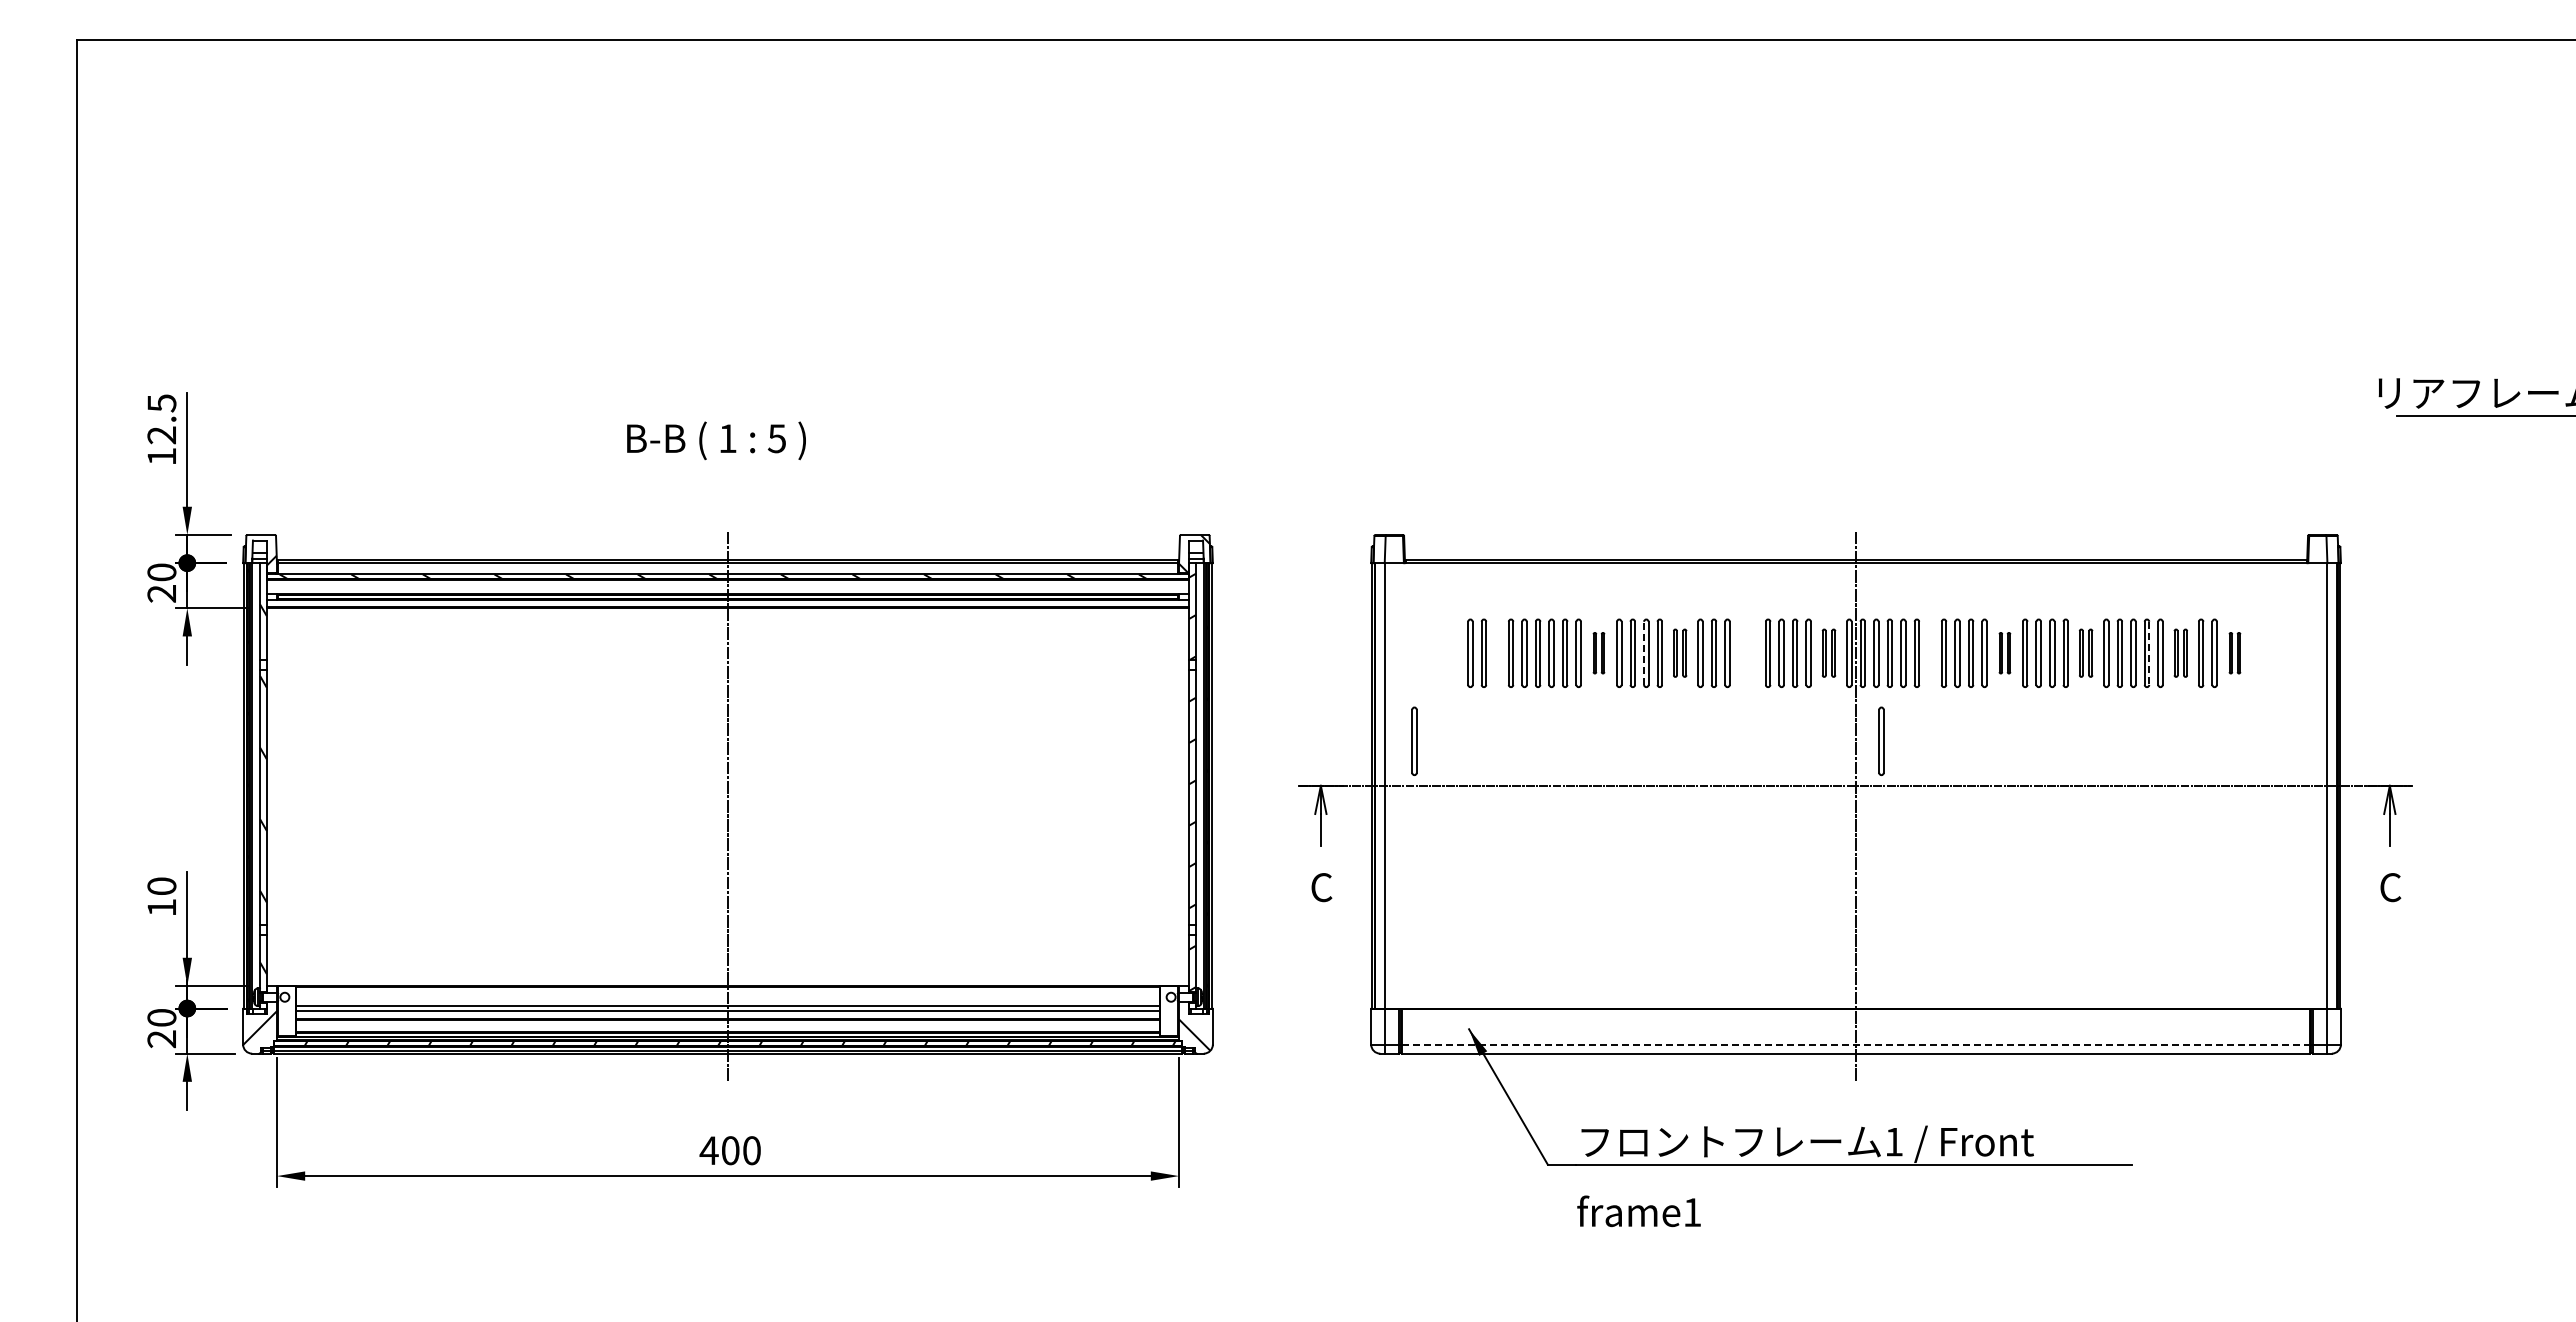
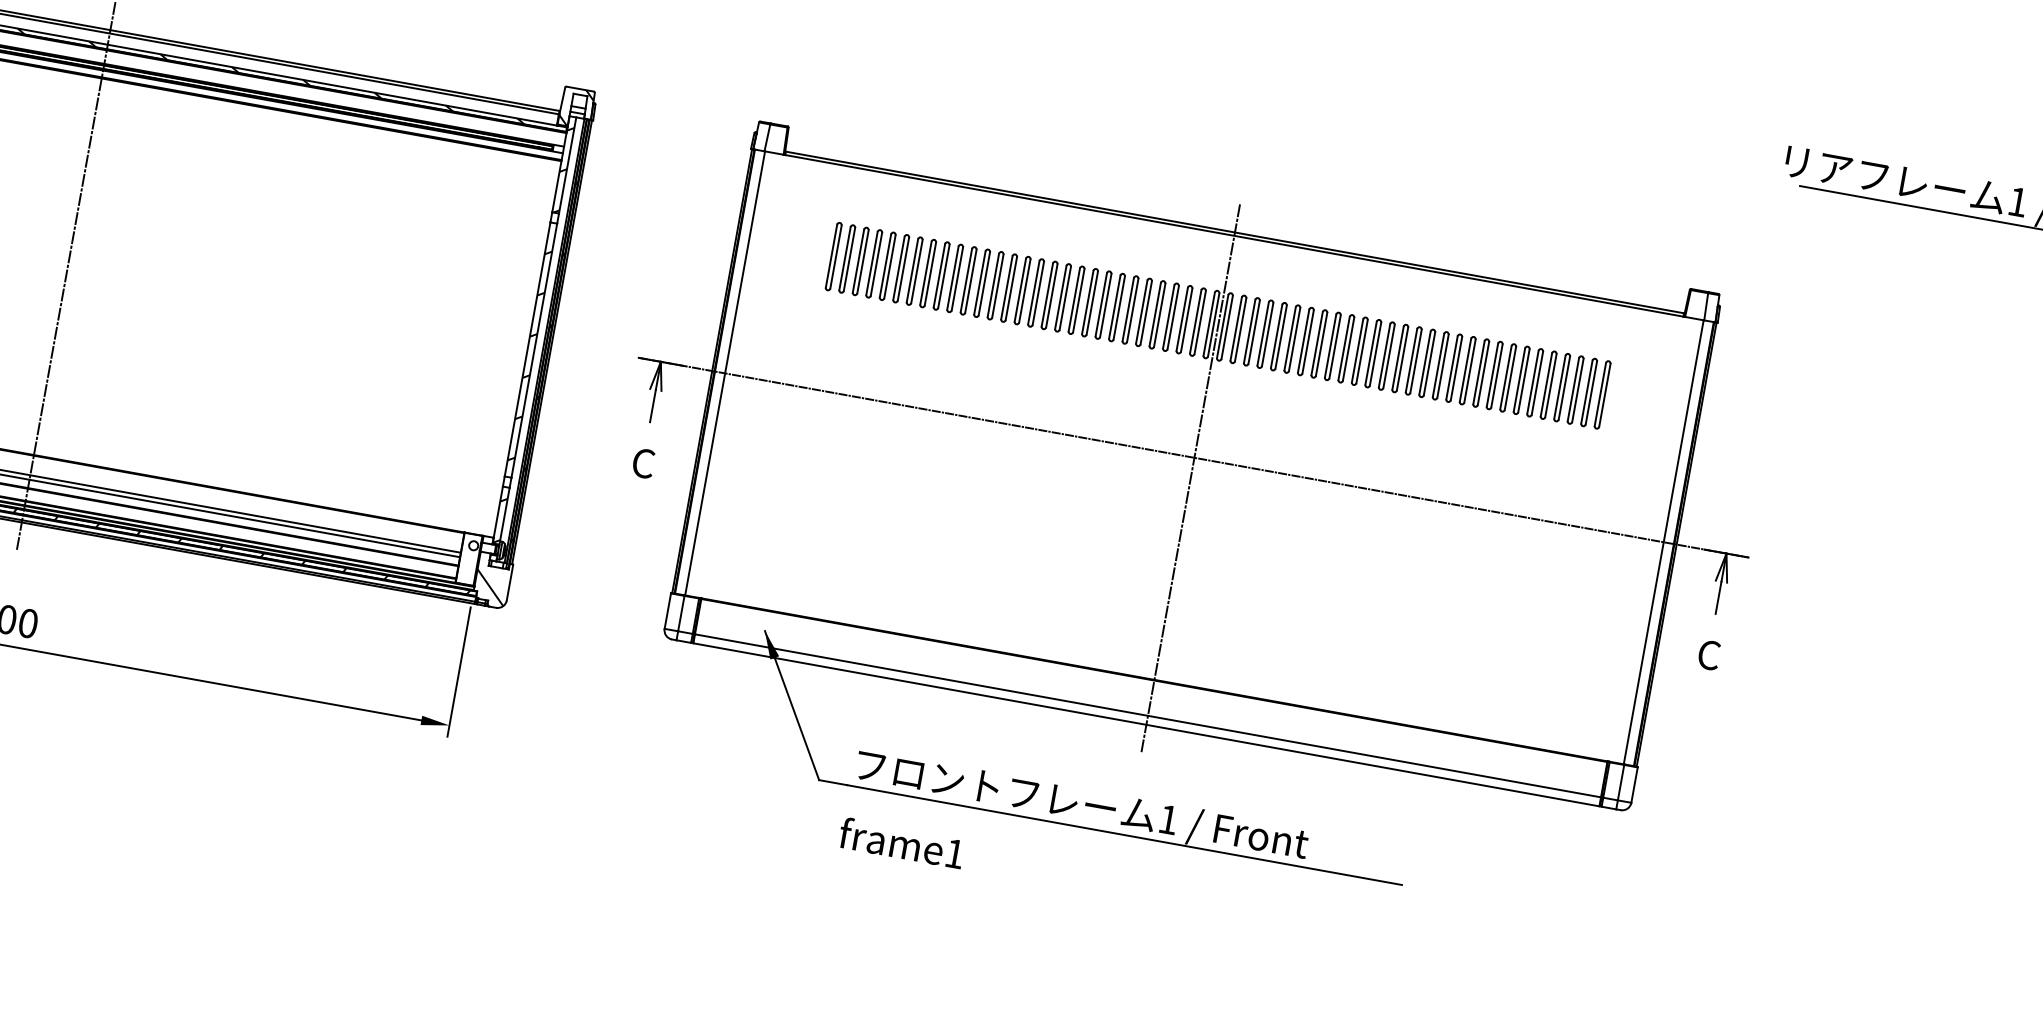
part: (1598, 652) -> (961, 278), size x1.67
part: (1679, 652) -> (1042, 293), size x1.43
part: (1747, 652) -> (1110, 305), added
part: (1828, 652) -> (1190, 319), size x1.43
part: (2004, 652) -> (1366, 351), size x1.67
part: (2085, 652) -> (1447, 366), size x1.43
part: (2180, 652) -> (1541, 383), size x1.43
part: (2234, 652) -> (1595, 392), size x1.67
line: (1644, 653) -> (1007, 287), dashed -> solid
line: (2149, 653) -> (1510, 378), dashed -> solid
part: (1414, 740) -> (860, 260), moved
part: (1881, 740) -> (1292, 338), moved
line: (1856, 1044) -> (1148, 715), dashed -> solid

